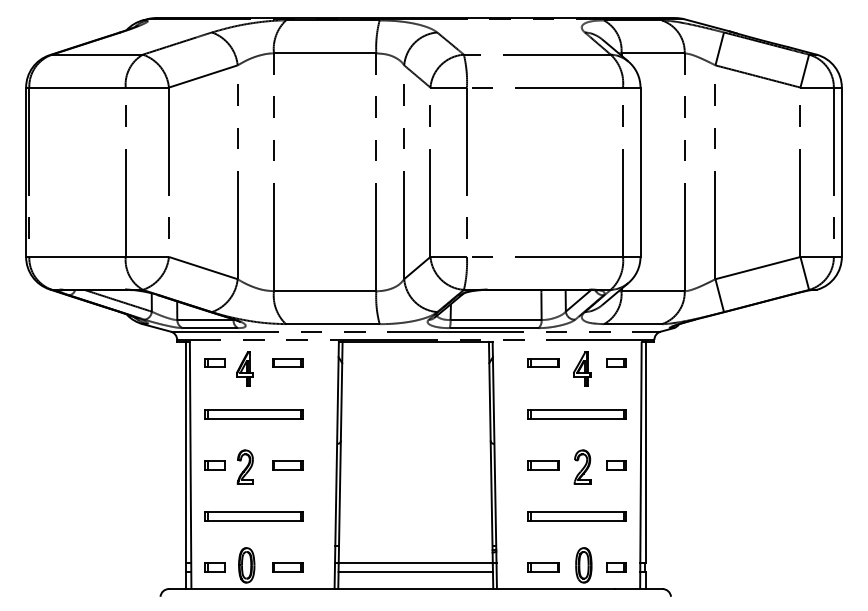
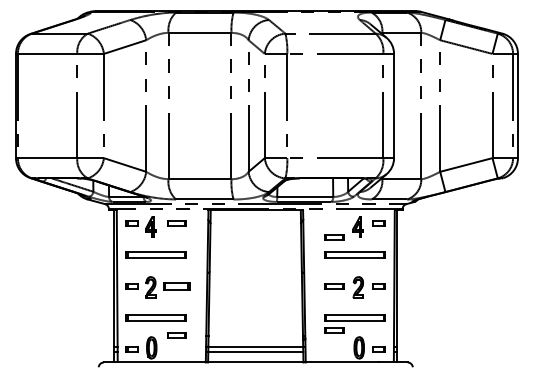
part: (543, 363) -> (334, 237), moved
part: (286, 465) -> (176, 286), size x1.4
part: (286, 567) -> (176, 335), moved
part: (543, 567) -> (334, 330), moved

